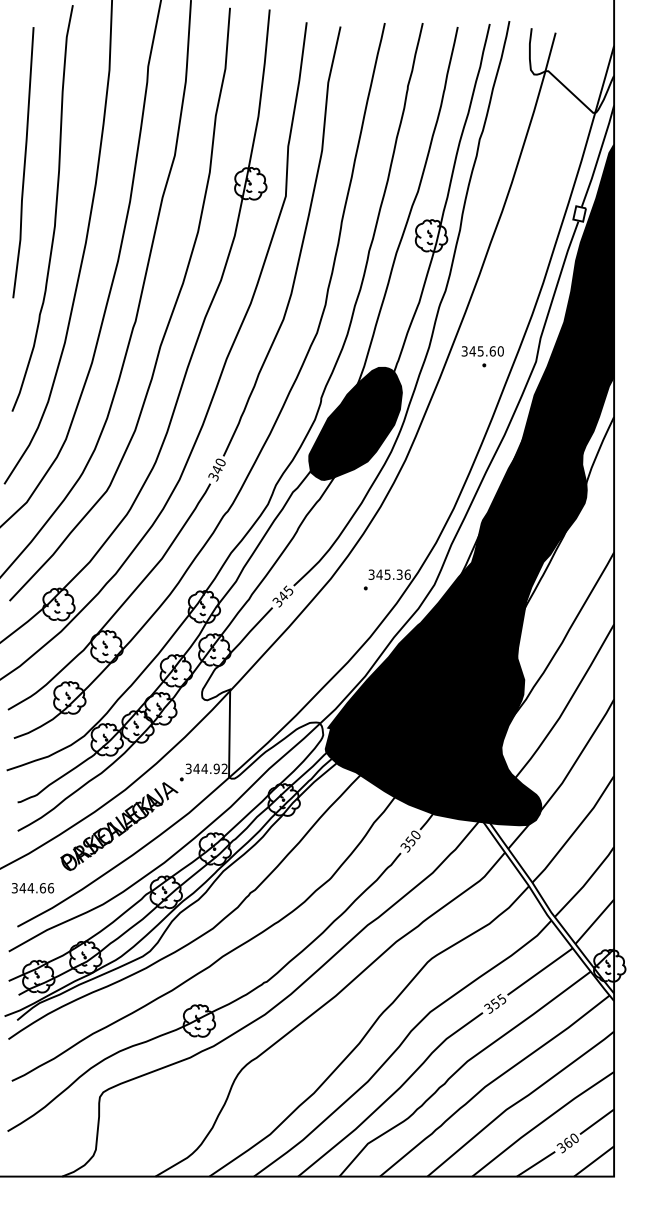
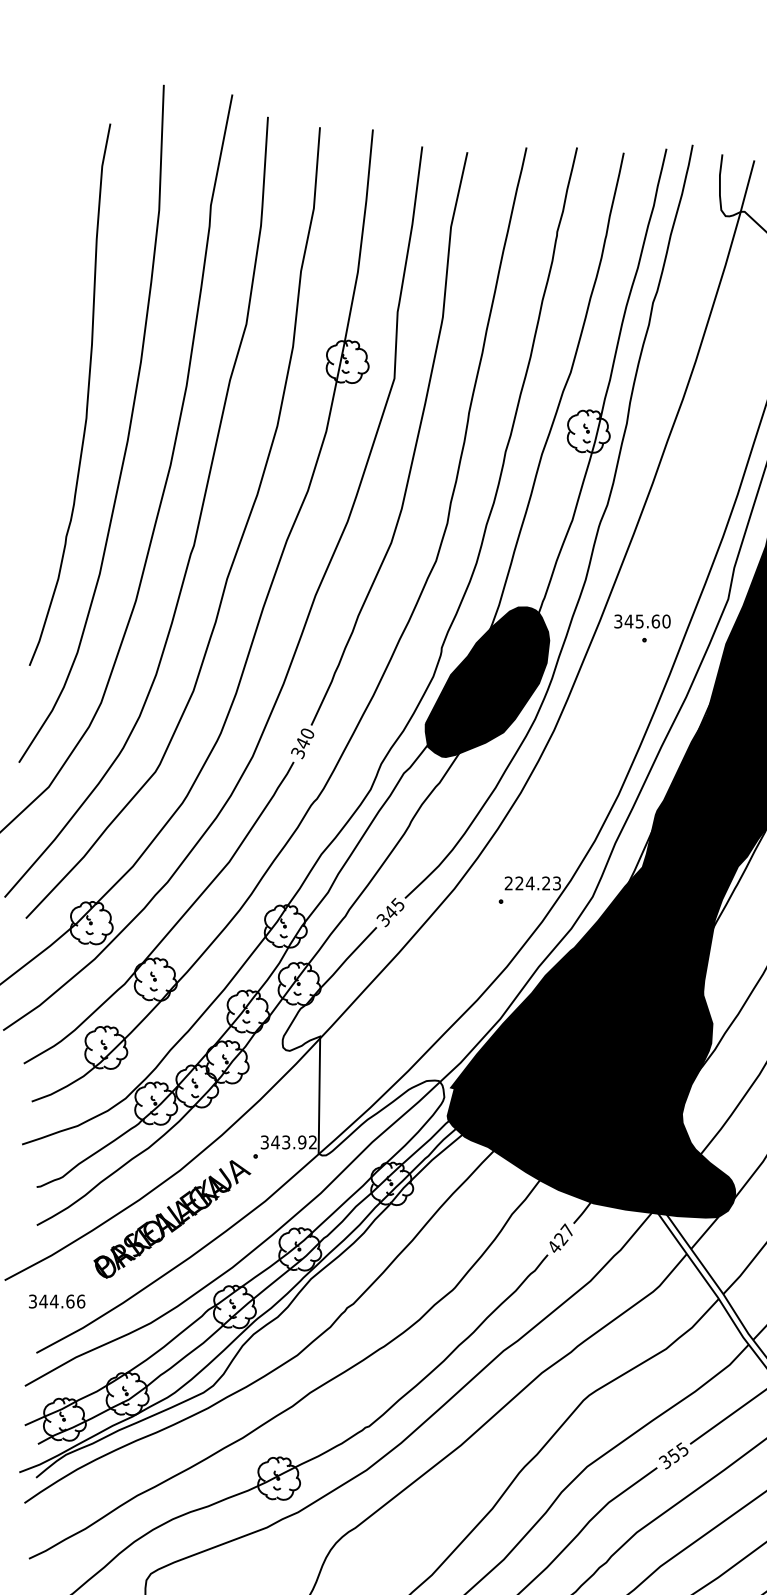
line: (24, 162) -> (45, 333), removed
part: (482, 356) -> (642, 628), moved
text: (389, 574) -> (532, 883), 345.36 -> 224.23
text: (204, 768) -> (285, 1141), 344.92 -> 343.92
text: (410, 840) -> (560, 1237), 350 -> 427

